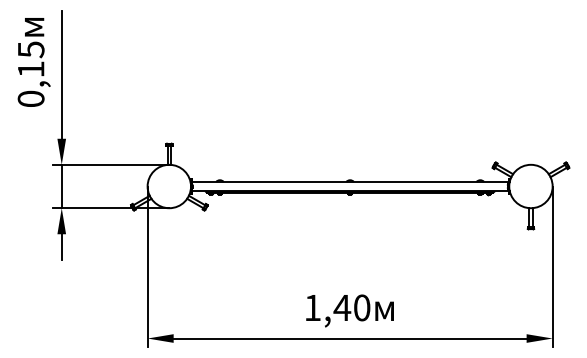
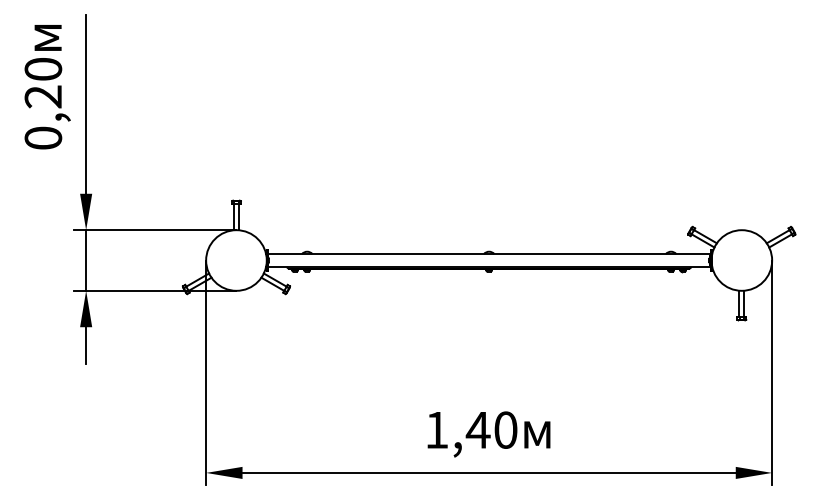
text: (31, 59) -> (43, 83), 0,15 -> 0,20

